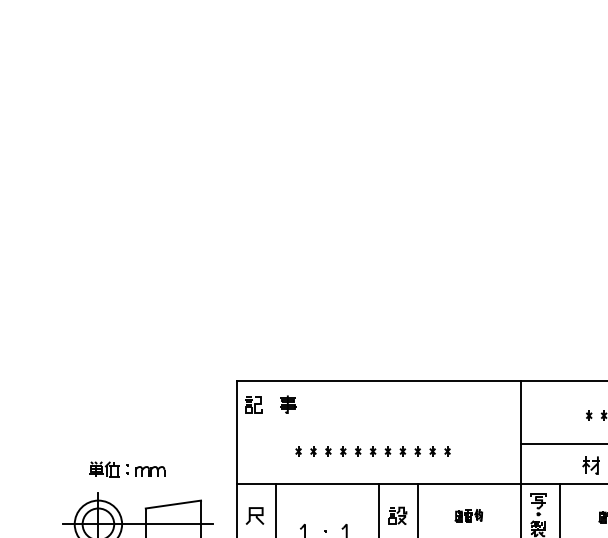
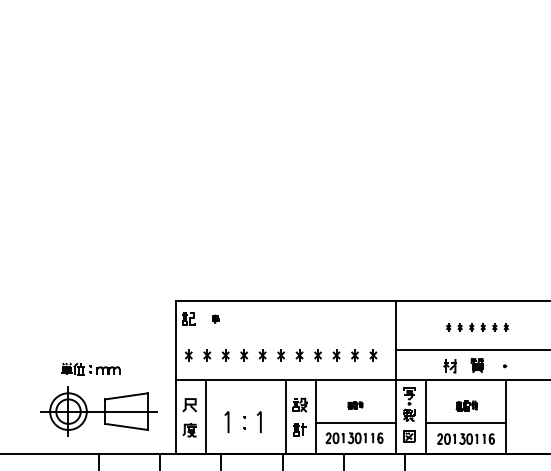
part: (288, 404) -> (215, 318), size x0.6
part: (373, 450) -> (281, 354), size x1.6
part: (468, 515) -> (355, 404), size x0.7

